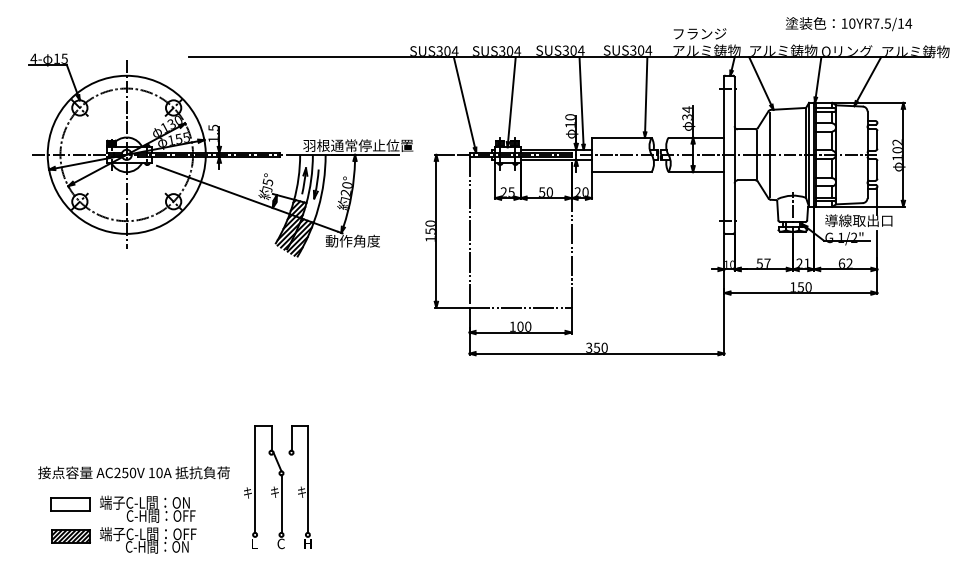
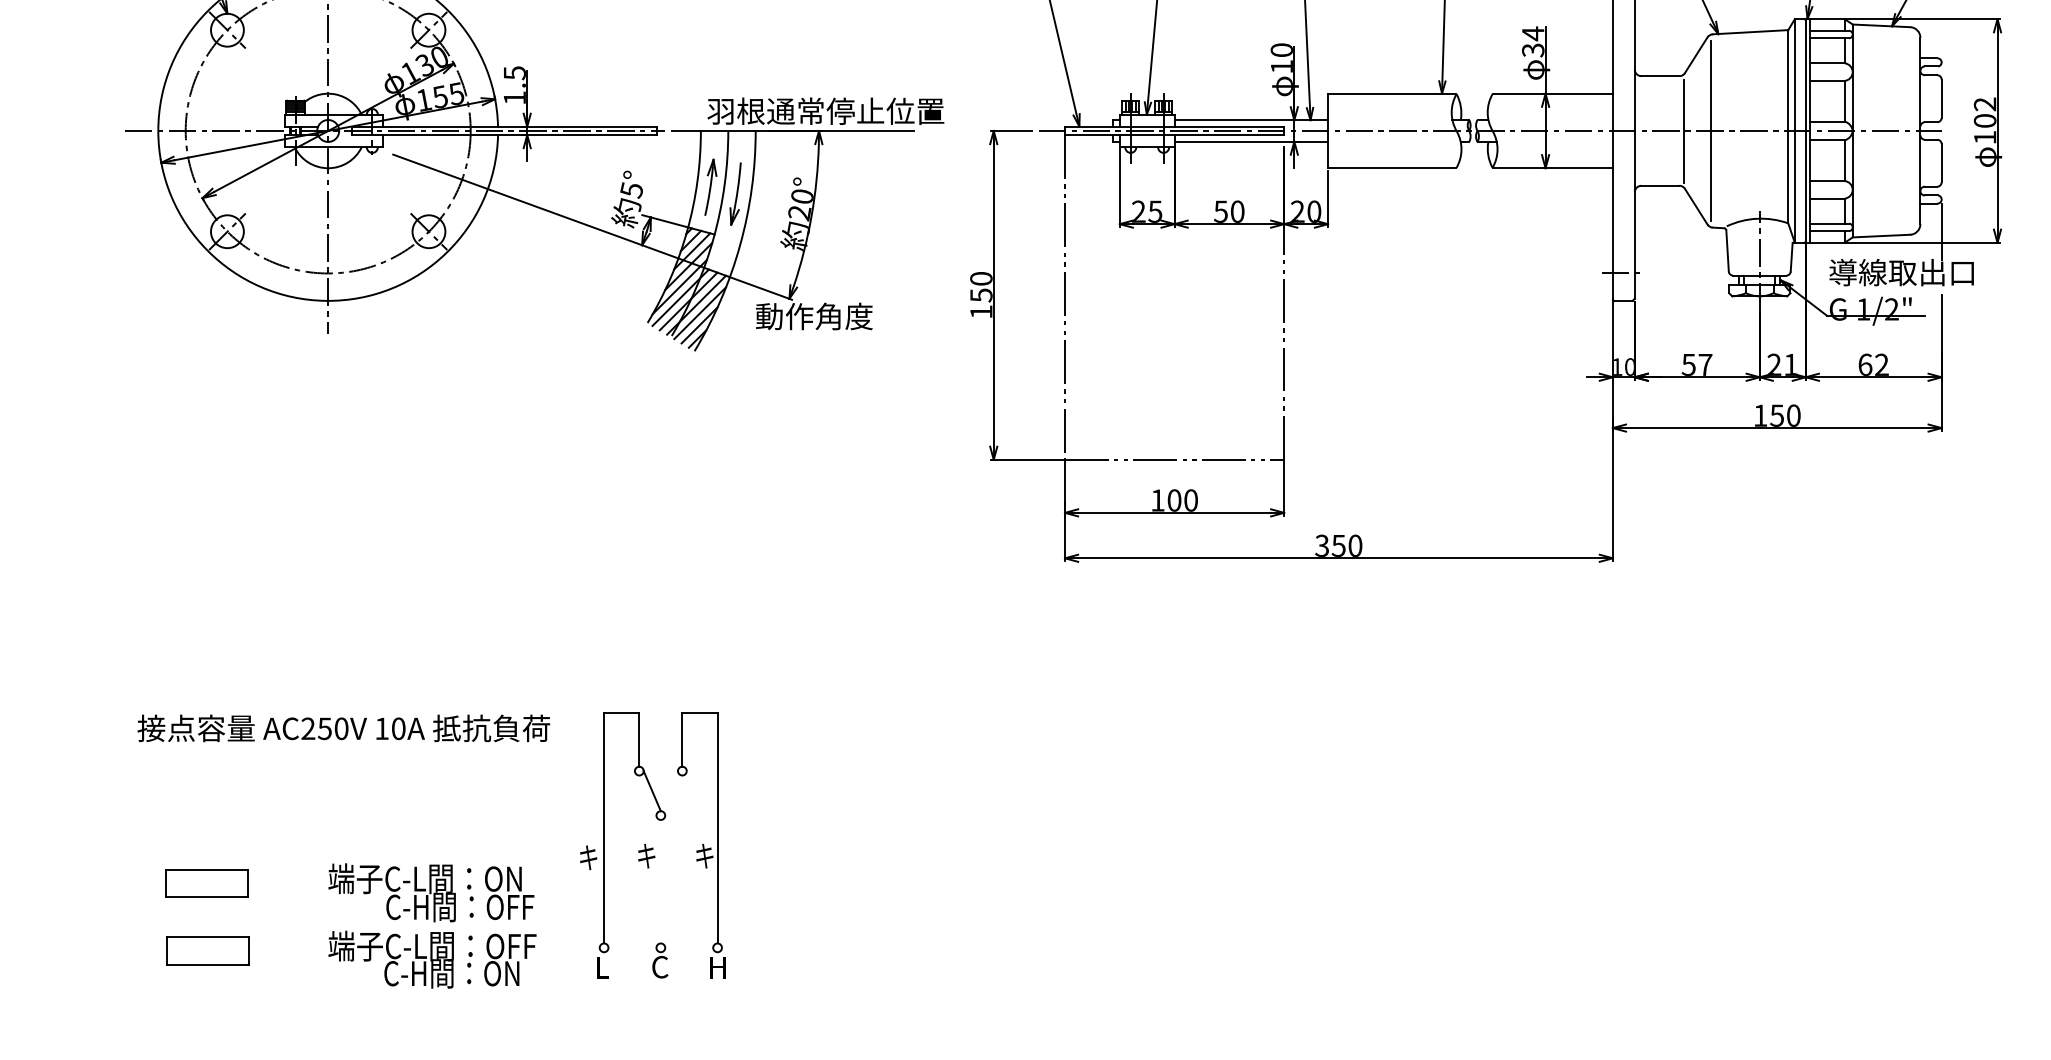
text: (133, 472) -> (342, 727), moved
line: (281, 503) -> (660, 880), removed
text: (148, 524) -> (432, 925), moved
hatch: (70, 536) -> (207, 951), removed

